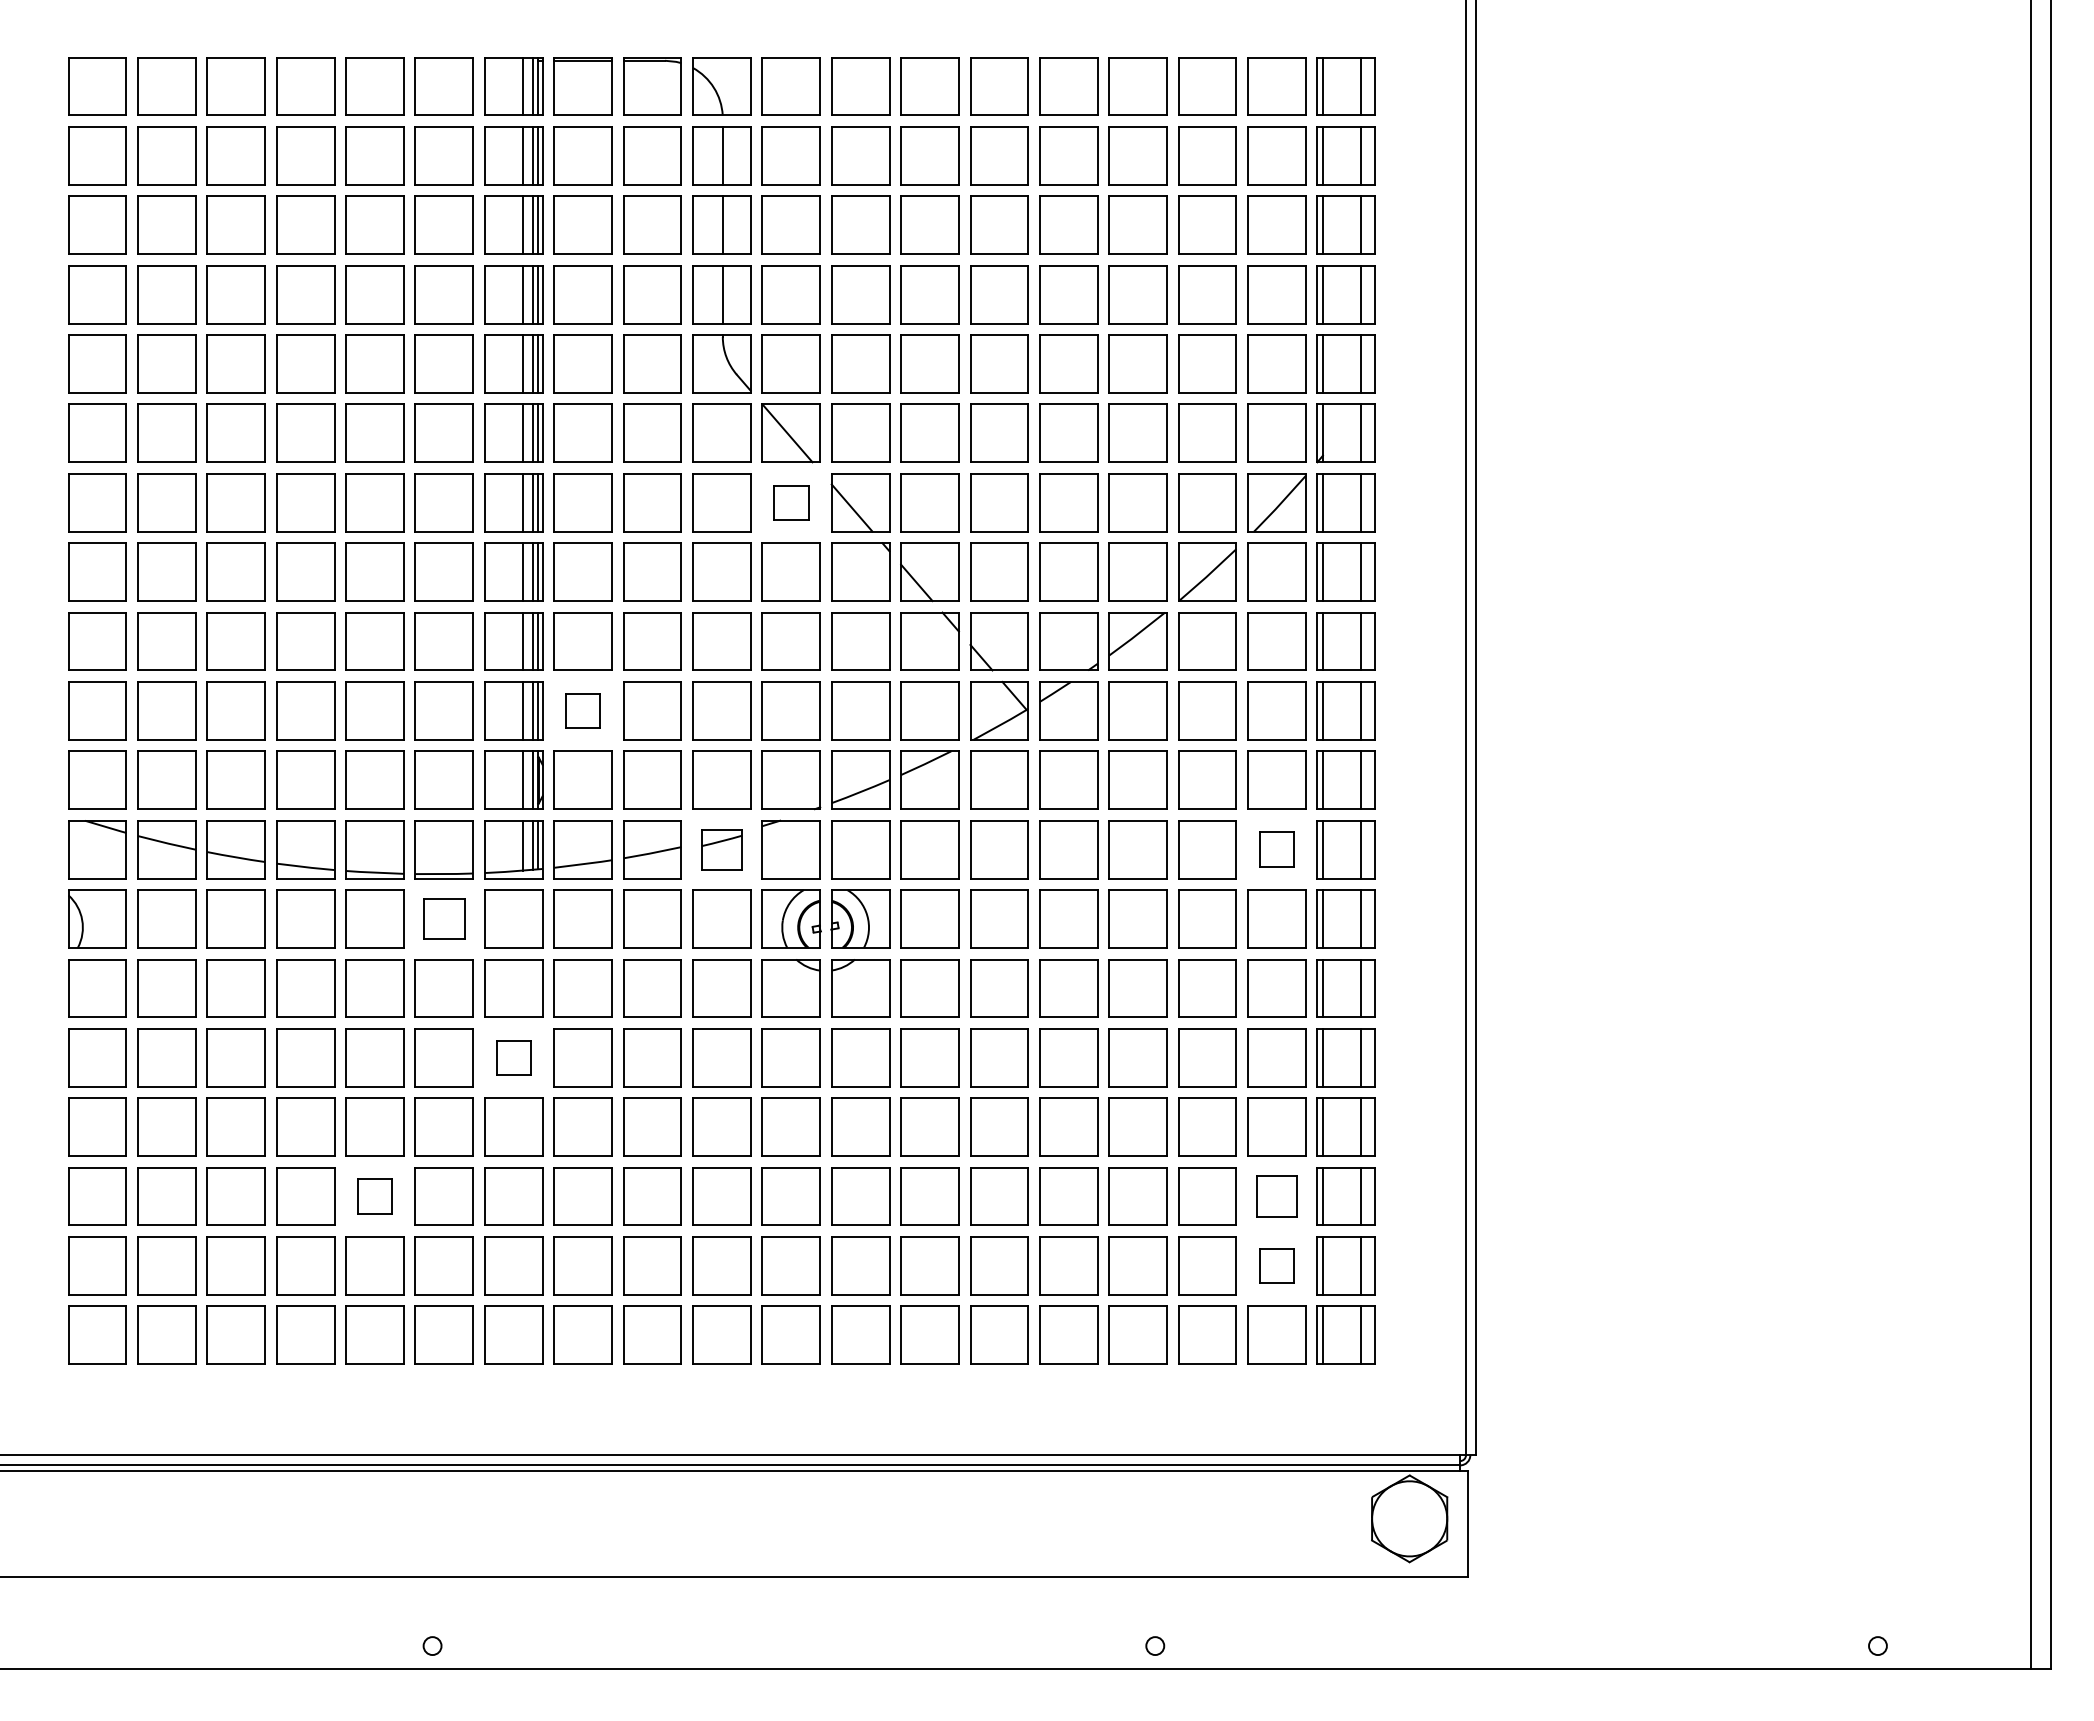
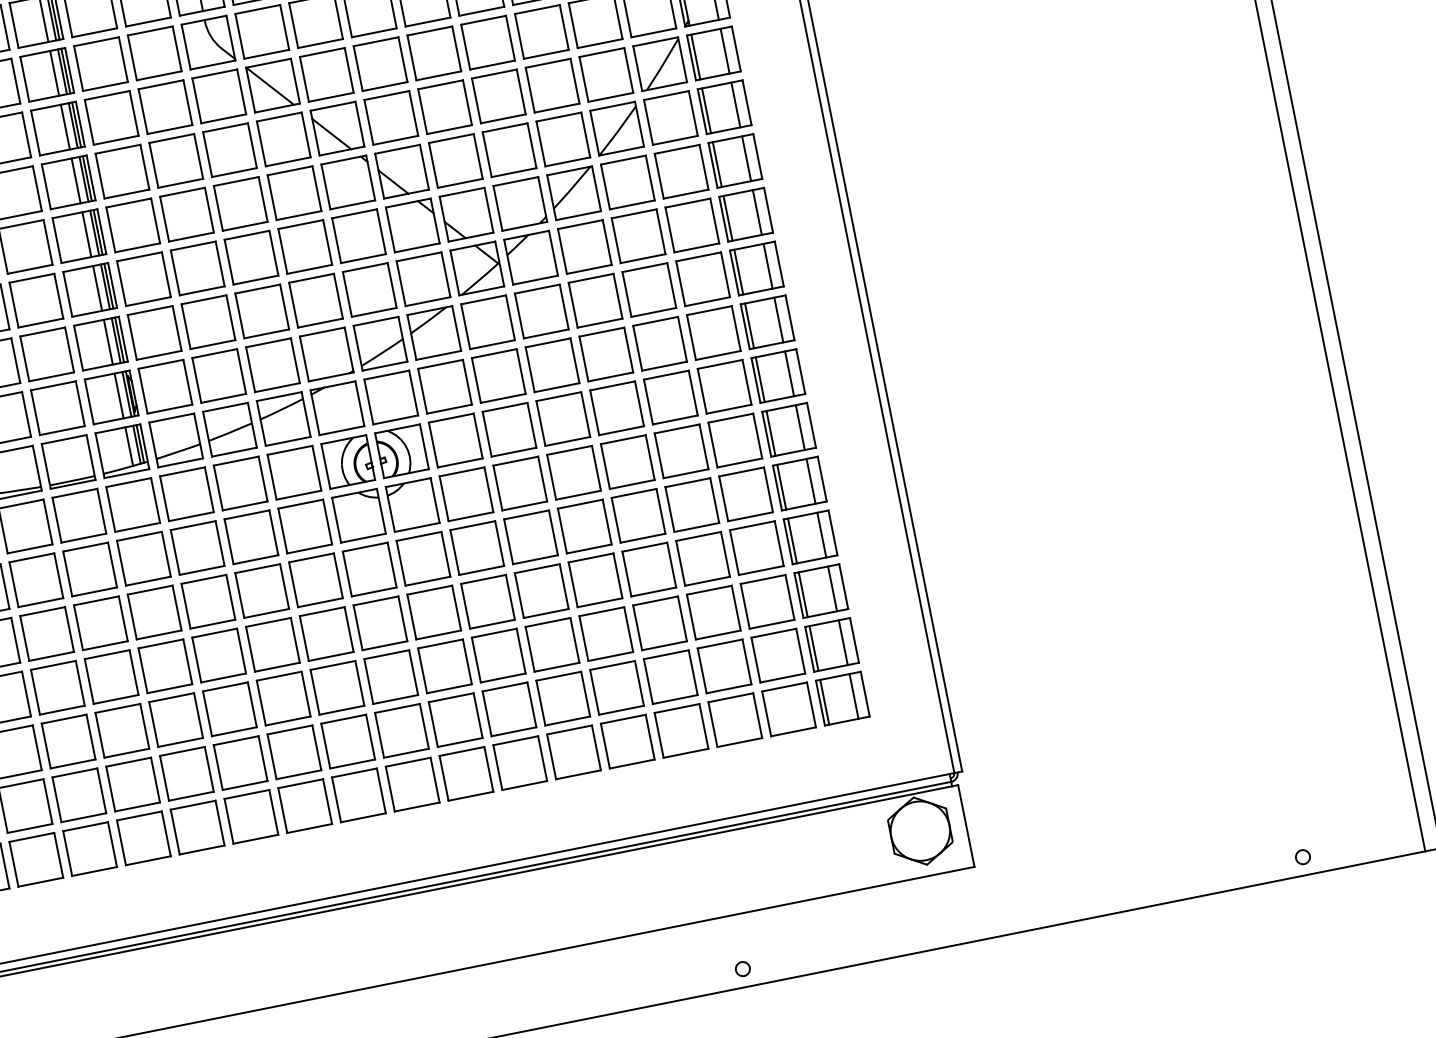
part: (790, 502) -> (283, 139), size x1.67
part: (582, 710) -> (154, 332), size x1.67
part: (721, 849) -> (283, 418), size x1.43
part: (1276, 849) -> (713, 333), size x1.67
part: (443, 918) -> (78, 515), size x1.43
part: (513, 1057) -> (154, 612), size x1.67
part: (374, 1196) -> (68, 741), size x1.67
part: (1276, 1196) -> (767, 601), size x1.43
part: (1276, 1265) -> (777, 655), size x1.67

